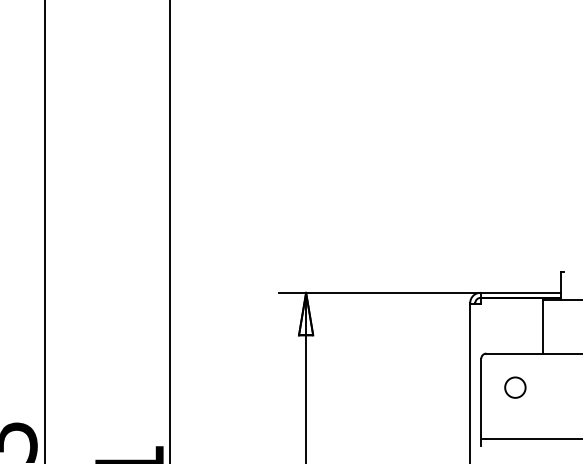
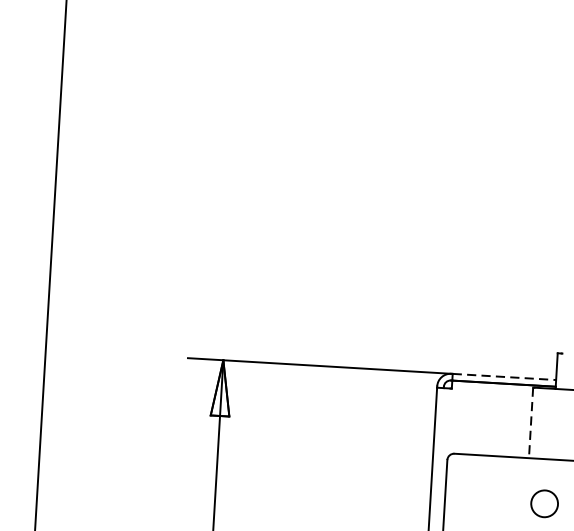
line: (521, 292) -> (505, 376), solid -> dashed
line: (543, 326) -> (531, 422), solid -> dashed
circle: (515, 387) -> (544, 503), moved

